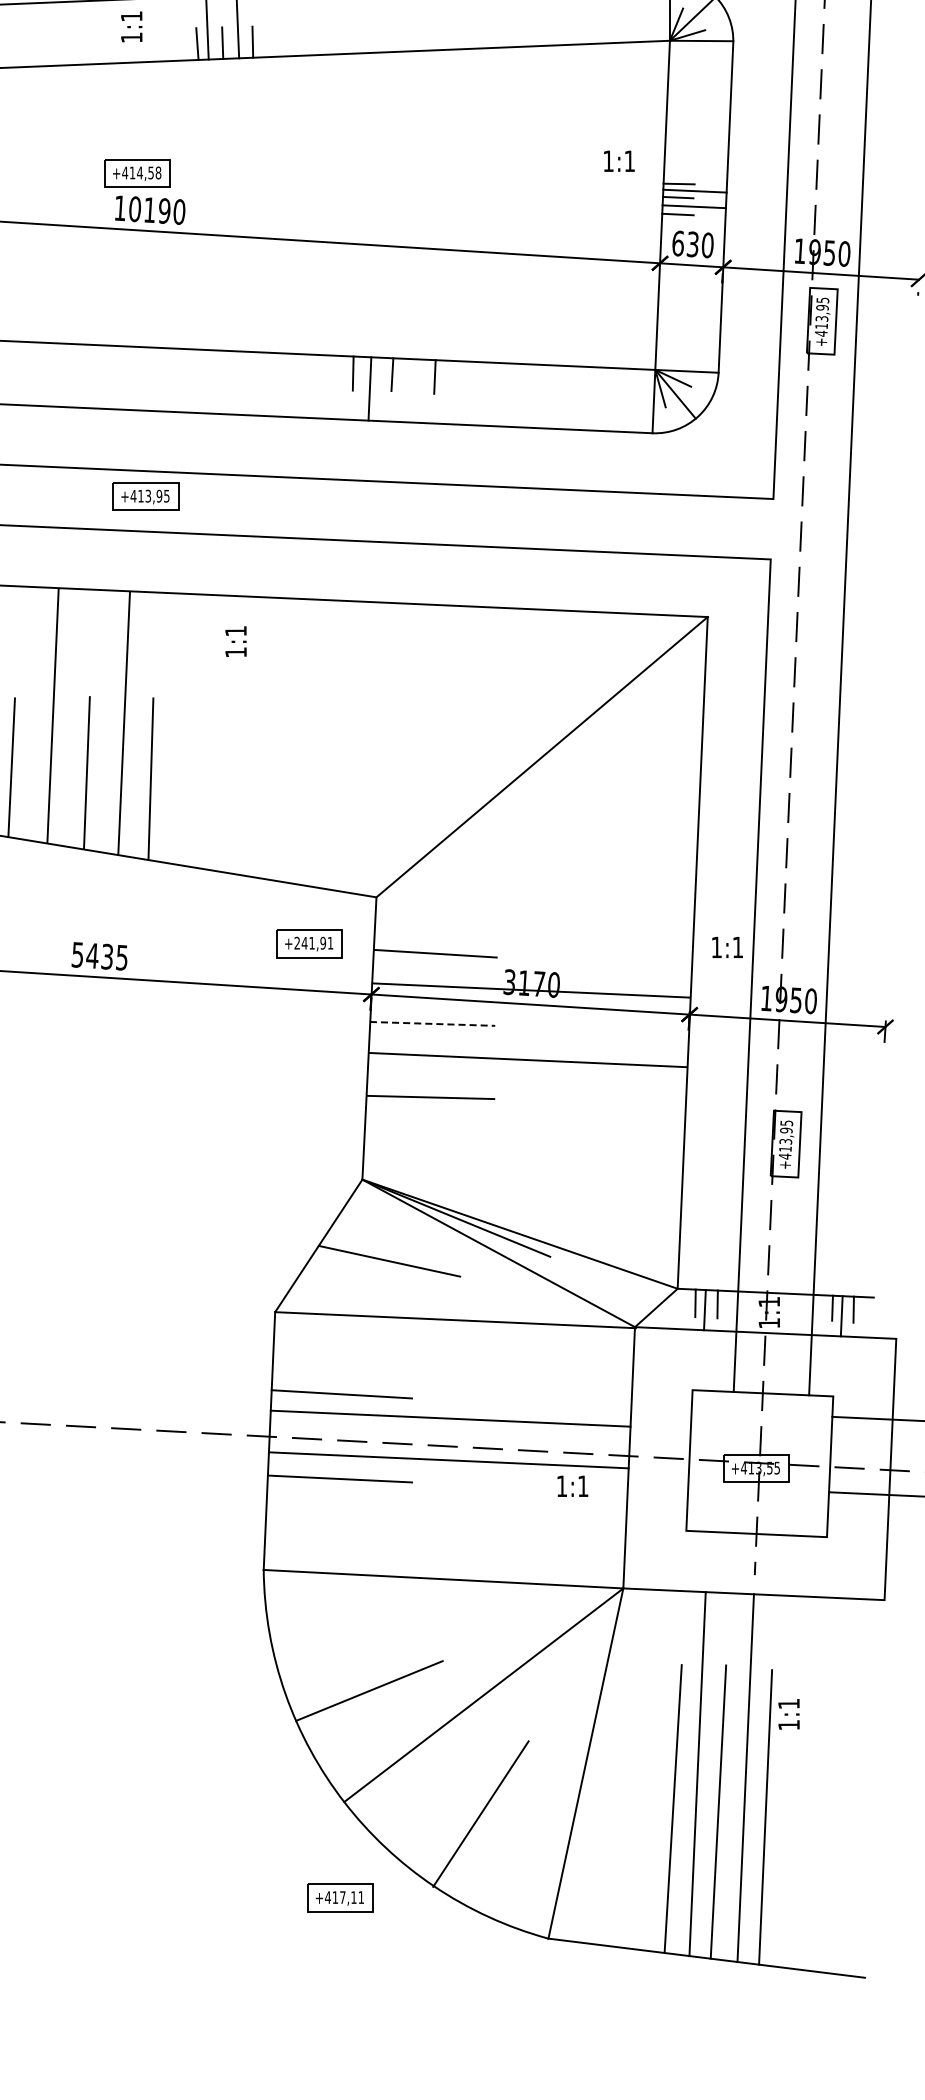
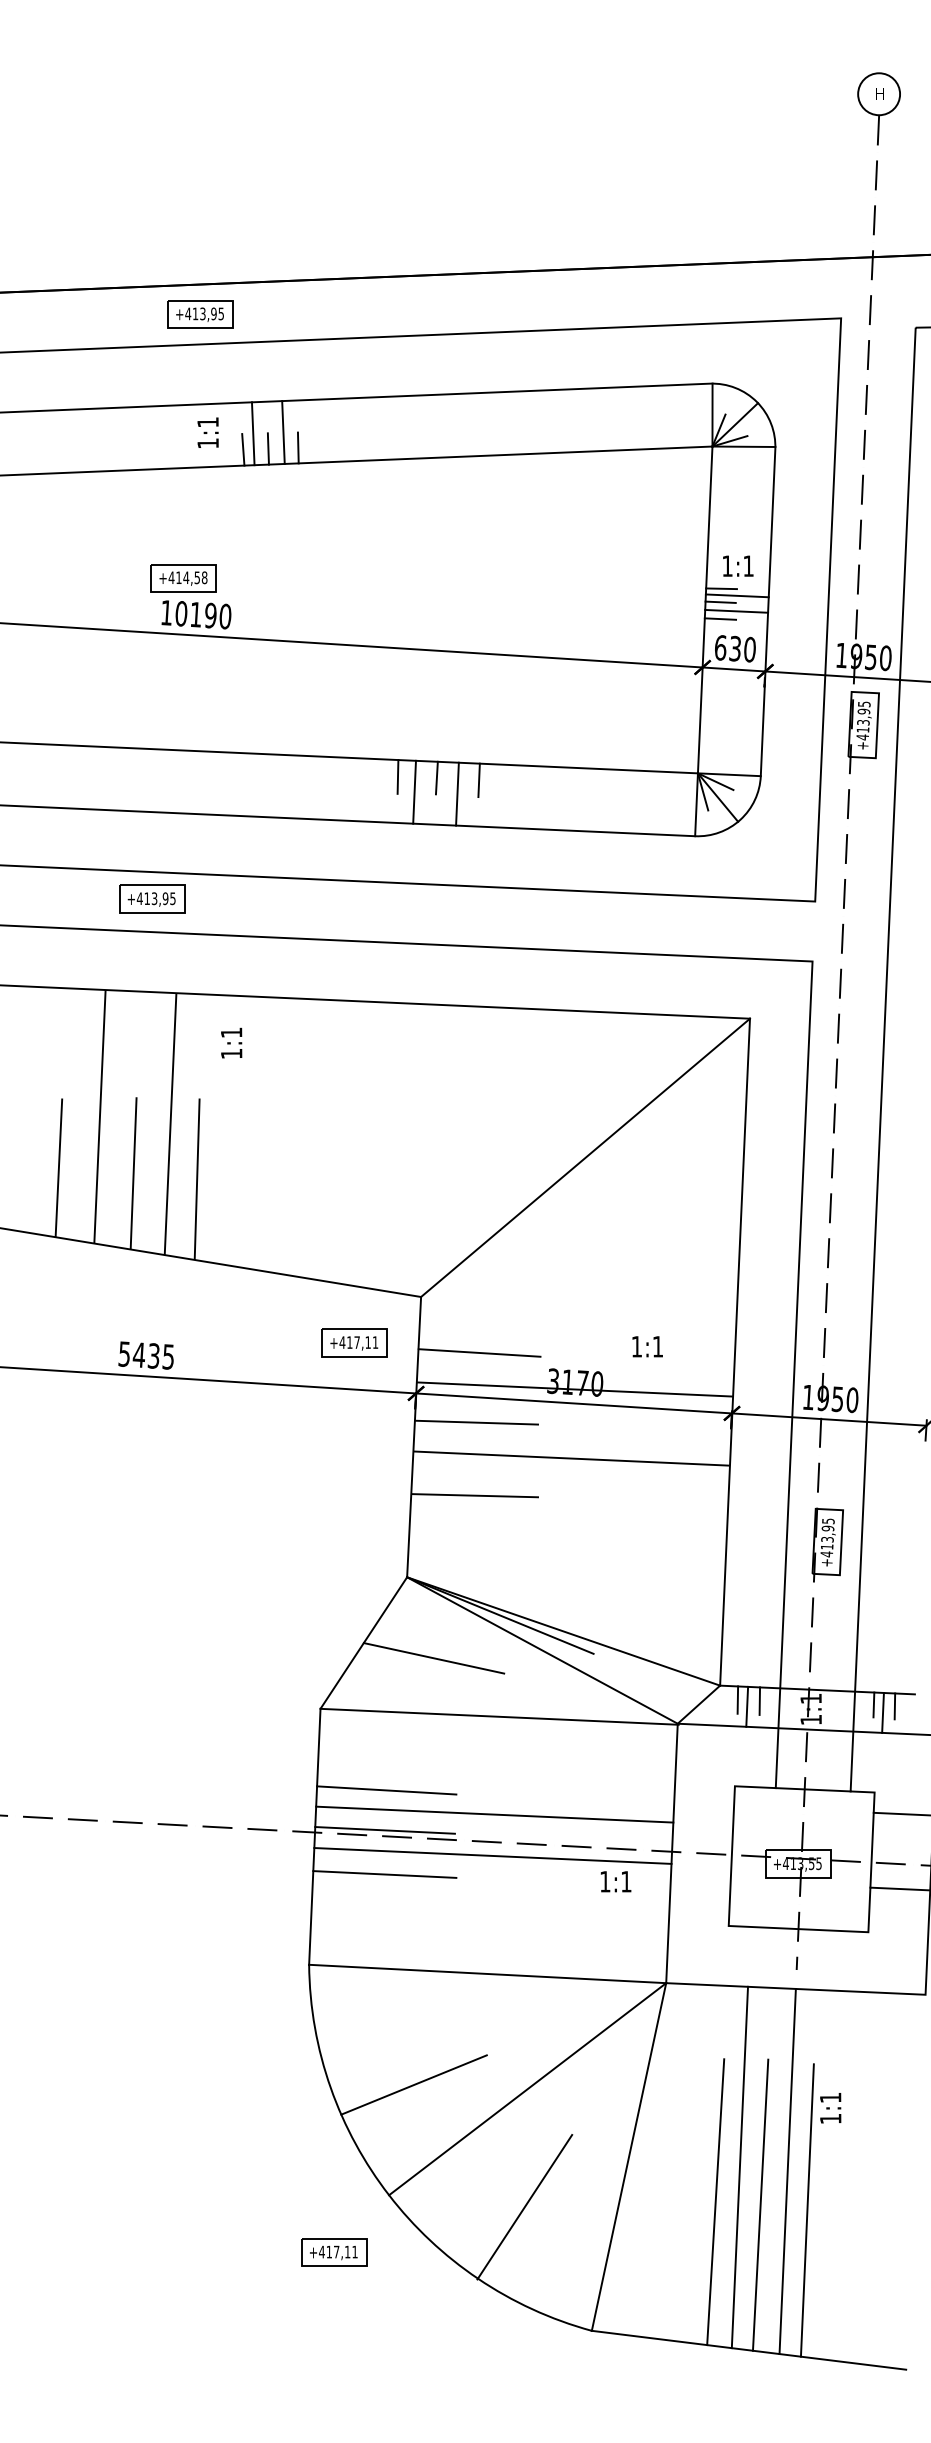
text: (131, 26) -> (207, 432), moved
text: (619, 160) -> (738, 565), moved
line: (413, 390) -> (457, 793), added
part: (146, 495) -> (152, 898), moved
text: (235, 641) -> (231, 1042), moved
text: (309, 943) -> (354, 1342), +241,91 -> +417,11
text: (727, 947) -> (647, 1346), moved
line: (433, 1023) -> (477, 1422), dashed -> solid
line: (339, 1434) -> (384, 1830), added
part: (340, 1898) -> (334, 2252), moved

